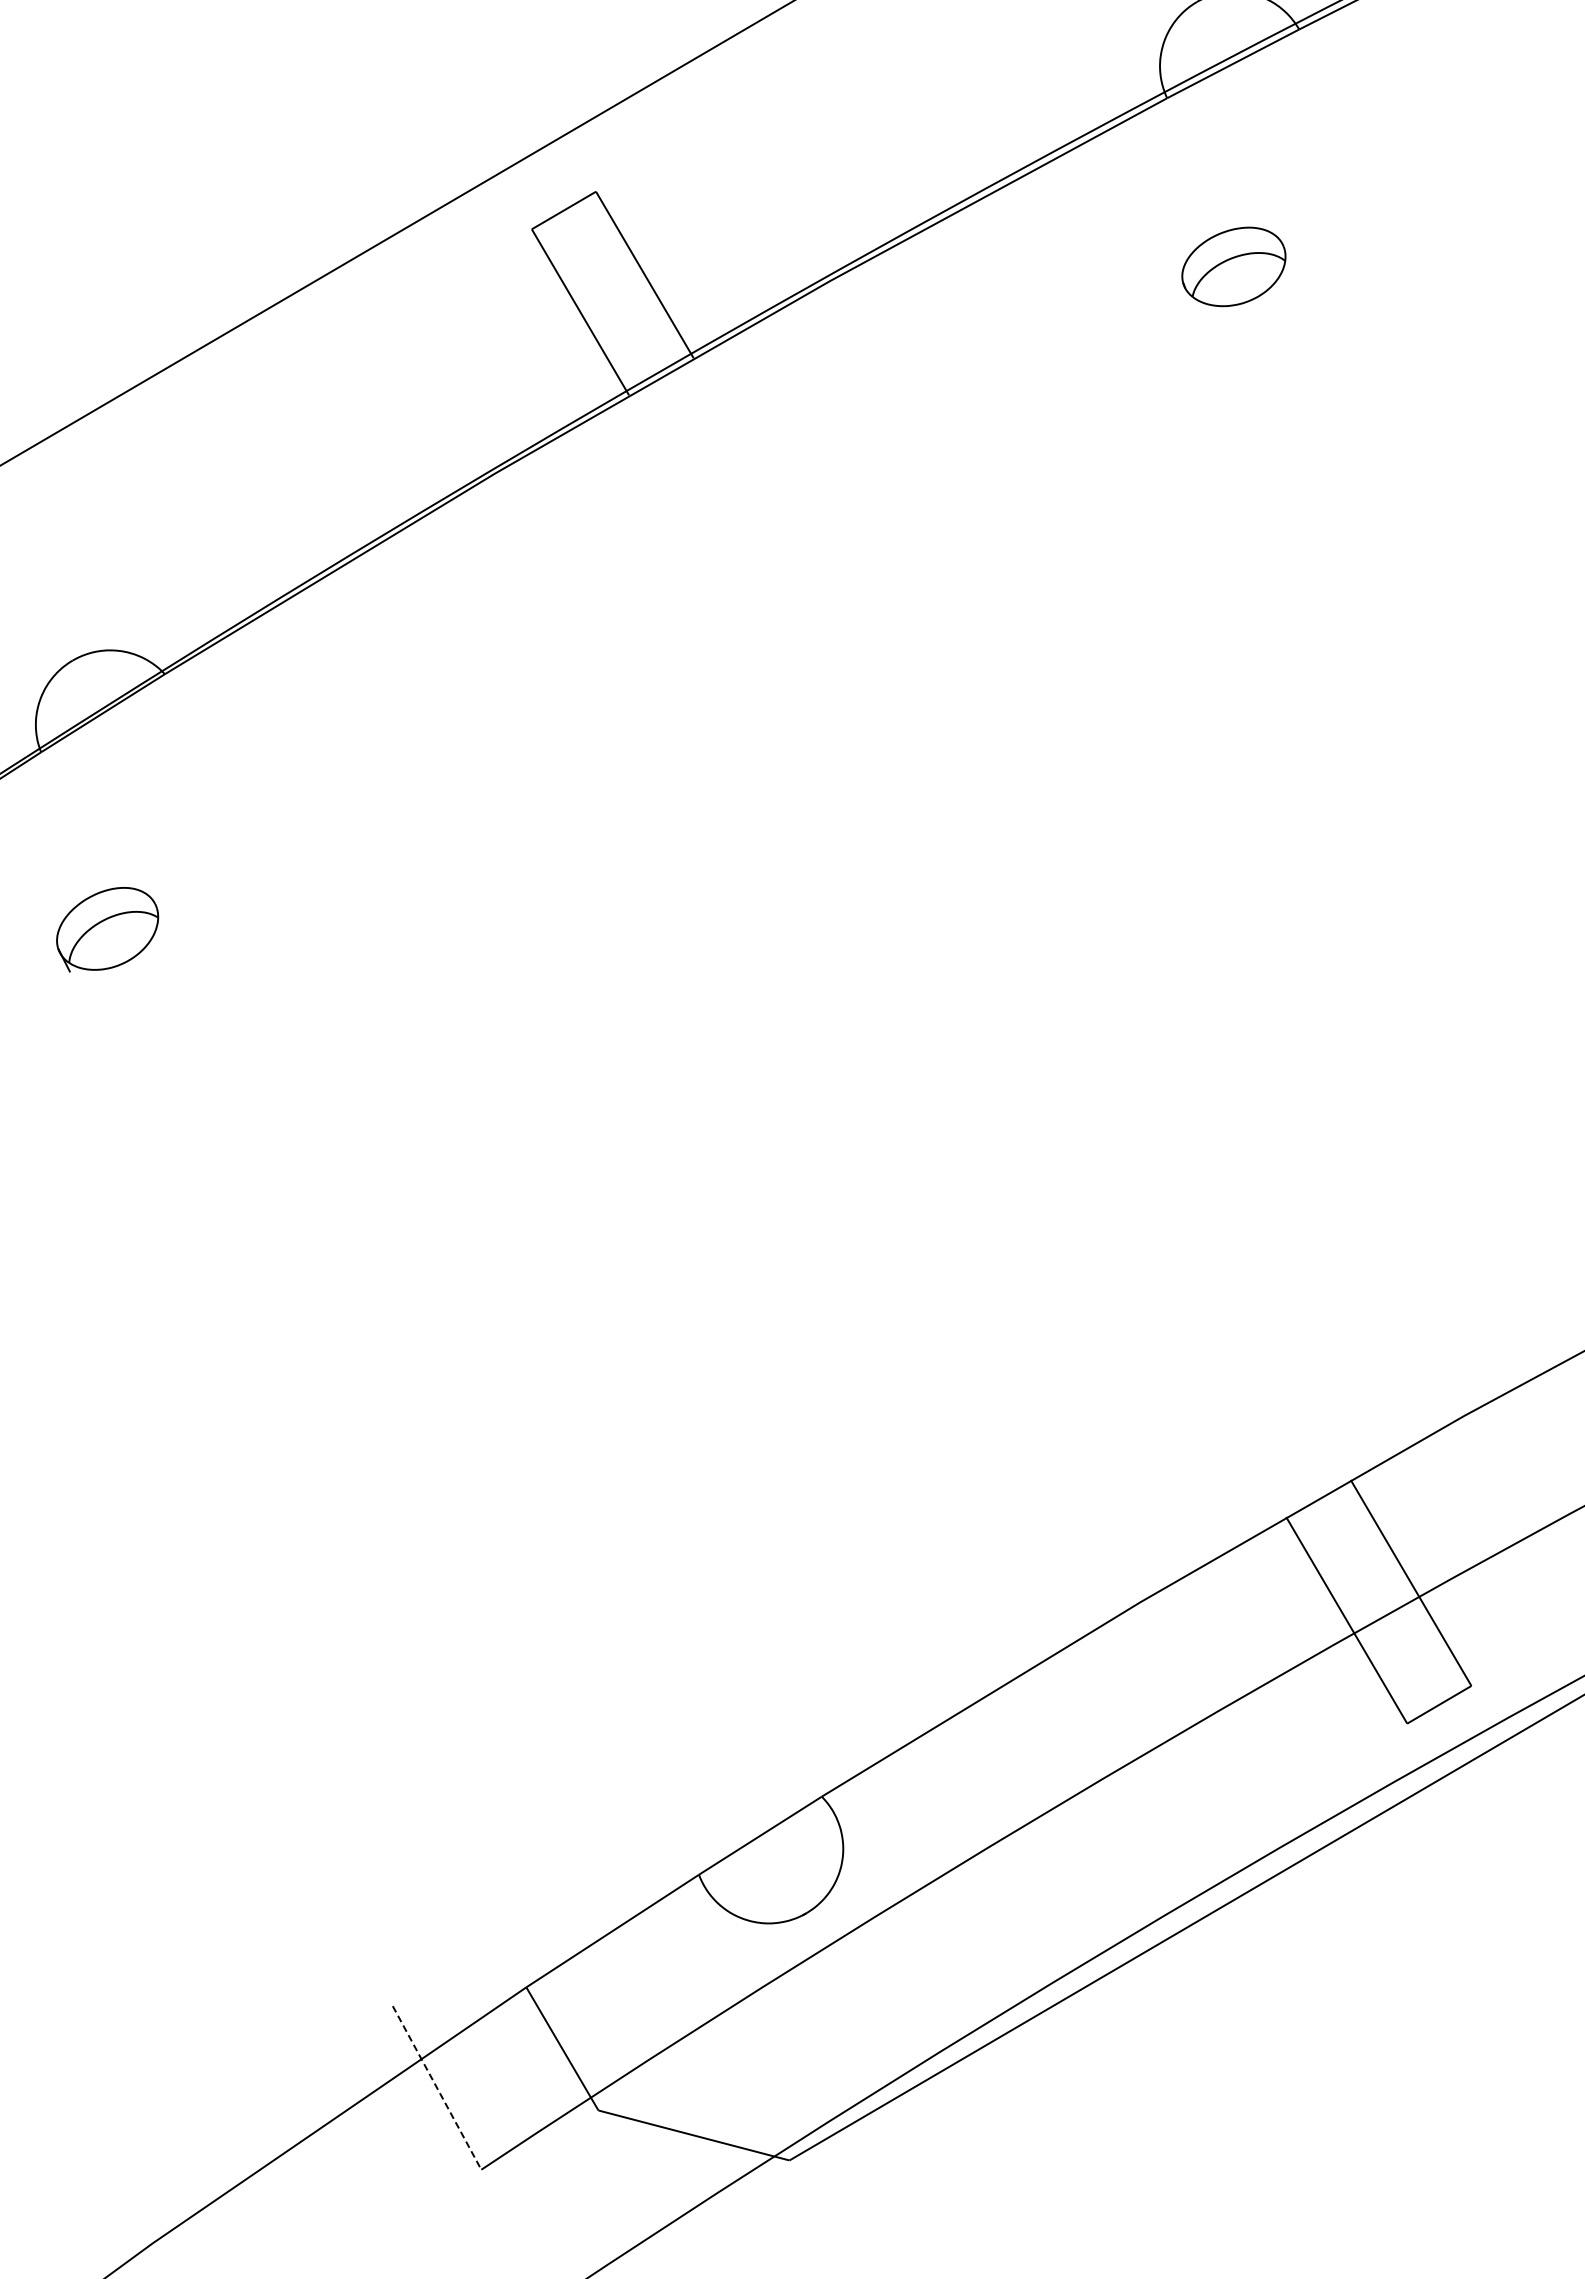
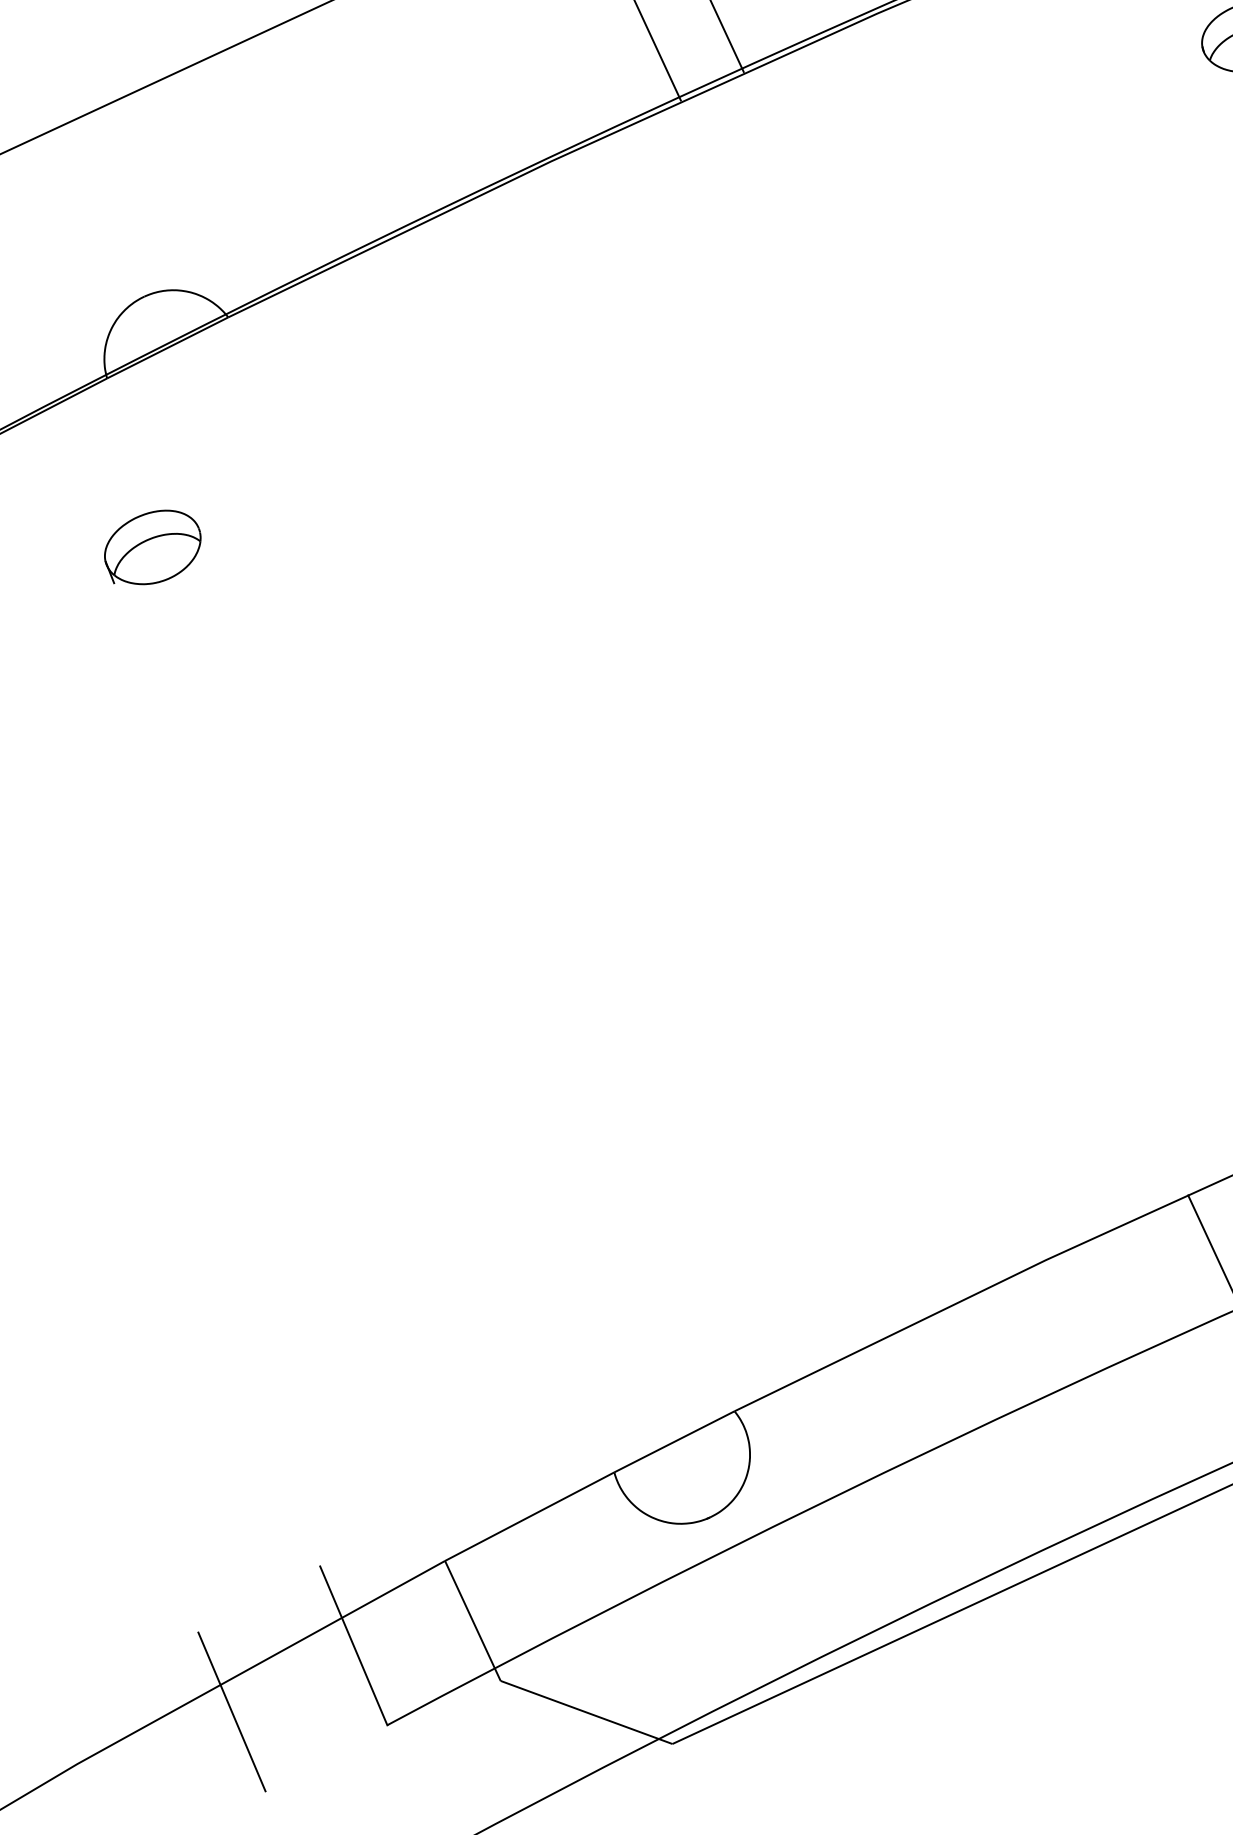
line: (437, 2088) -> (354, 1646), dashed -> solid
line: (312, 2171) -> (231, 1711), added

